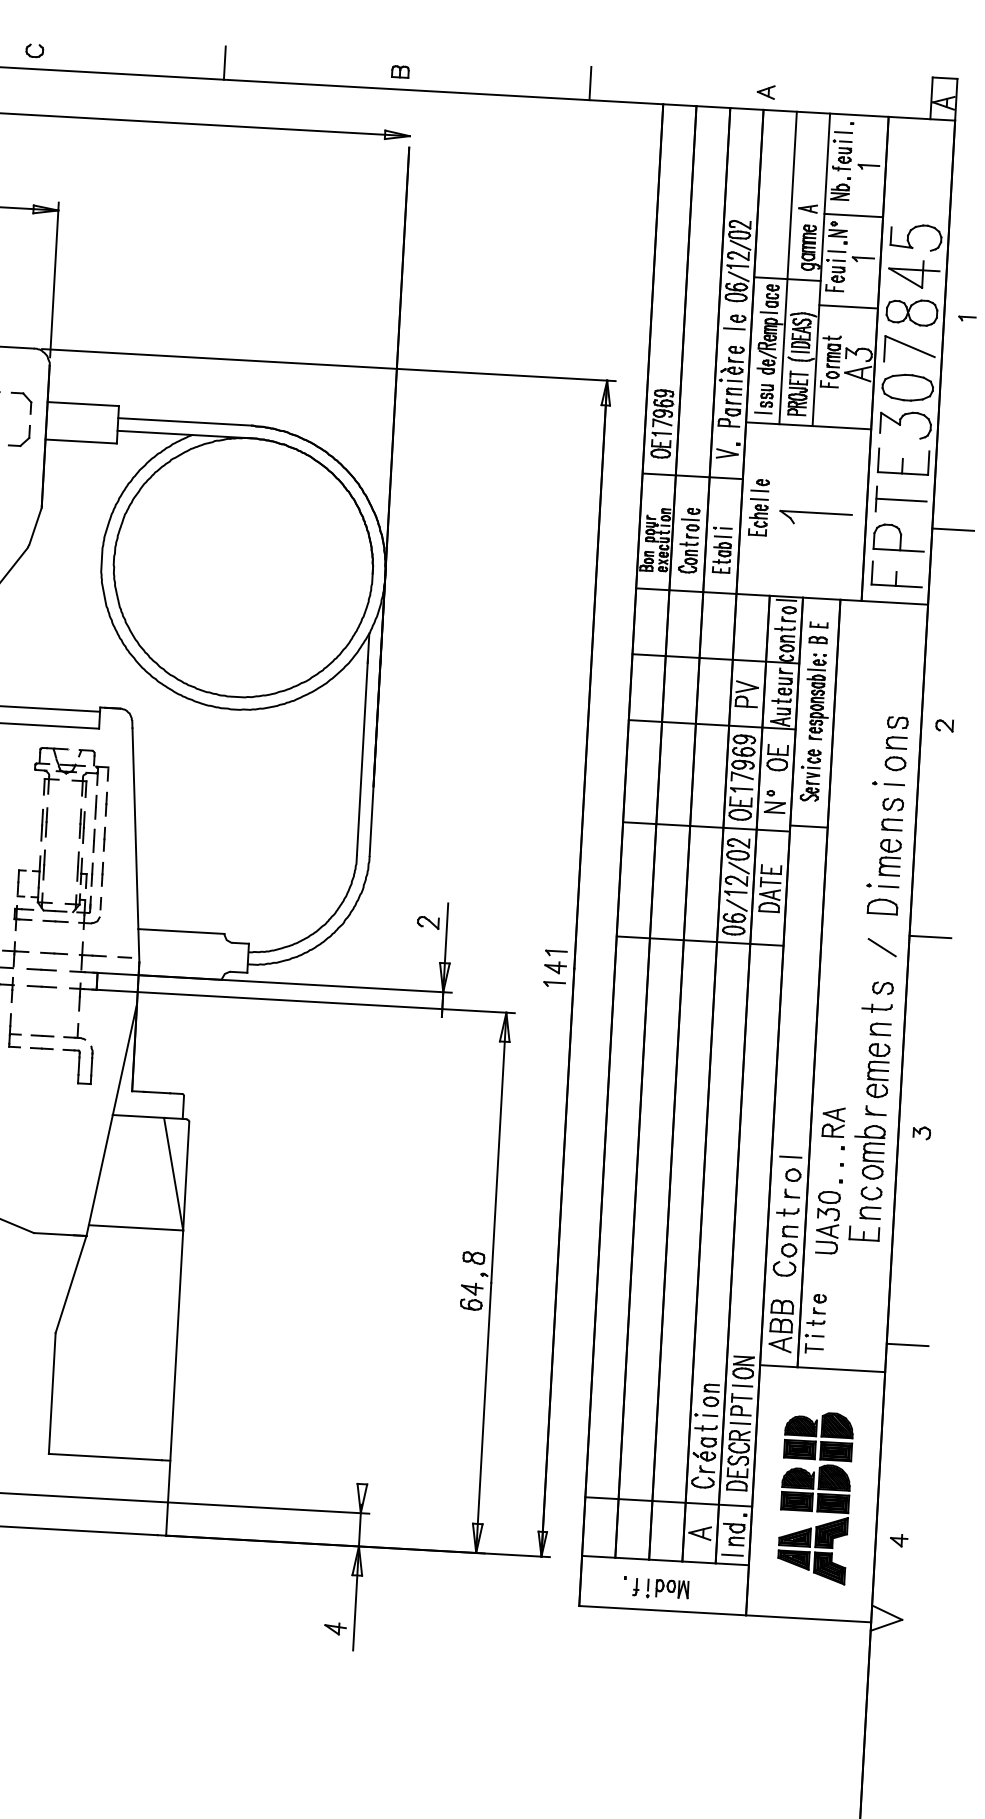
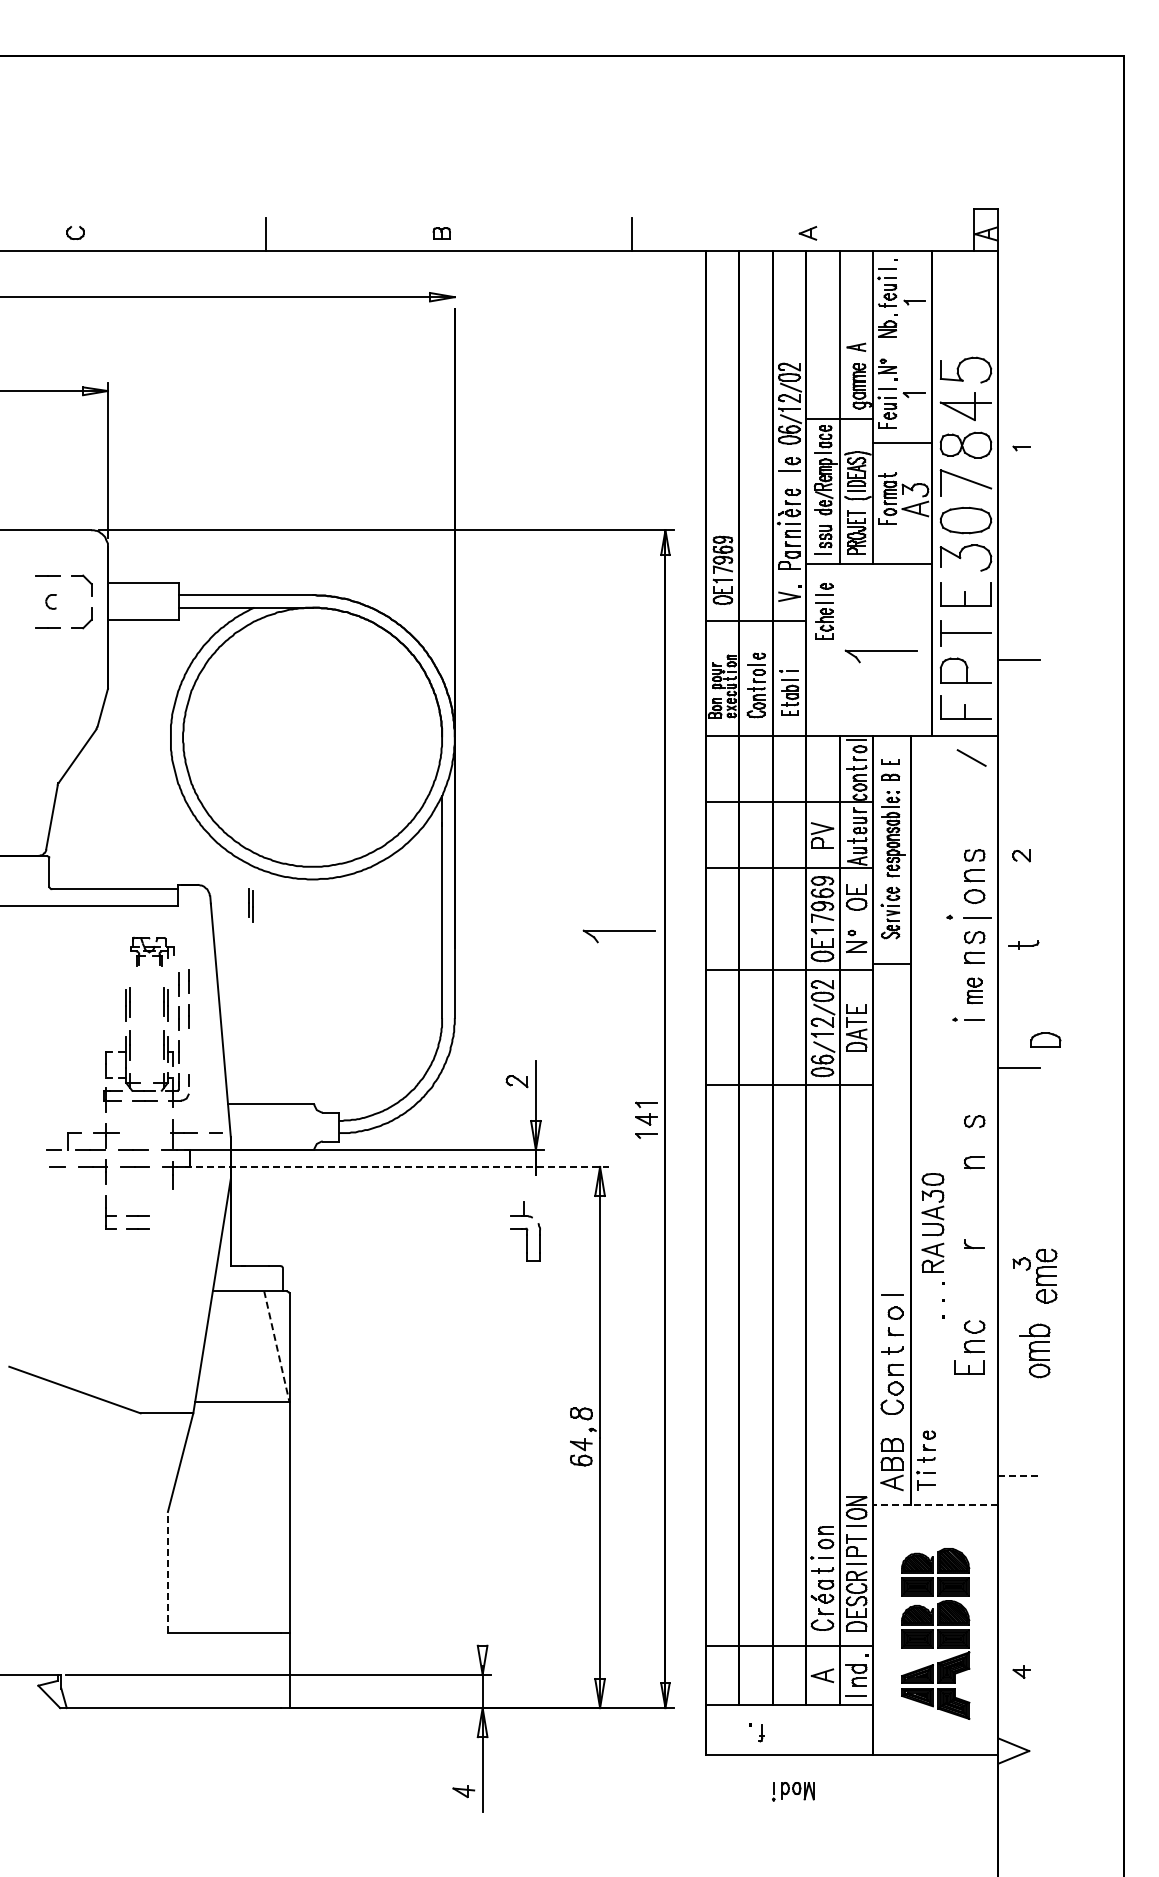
line: (853, 215) -> (902, 351), removed
part: (759, 507) -> (824, 611), moved
part: (171, 732) -> (250, 905), added
part: (71, 772) -> (152, 951), size x0.6
part: (537, 783) -> (618, 936), added
part: (888, 784) -> (968, 917), size x1.4
part: (890, 857) -> (974, 990), size x0.7
line: (101, 874) -> (188, 1051), removed
part: (882, 906) -> (1045, 1039), moved
line: (882, 947) -> (971, 757), moved
line: (53, 952) -> (144, 1132), removed
line: (303, 1000) -> (396, 1166), solid -> dashed
part: (876, 1007) -> (1023, 944), moved
part: (77, 1053) -> (525, 1231), moved
part: (878, 1070) -> (1046, 1275), moved
part: (868, 1151) -> (1034, 1350), moved
line: (173, 1174) -> (276, 1347), solid -> dashed
part: (827, 1222) -> (932, 1204), moved
line: (907, 1345) -> (1019, 1476), solid -> dashed
line: (822, 1368) -> (935, 1504), solid -> dashed
line: (51, 1393) -> (167, 1572), solid -> dashed
part: (667, 1589) -> (793, 1791), moved

